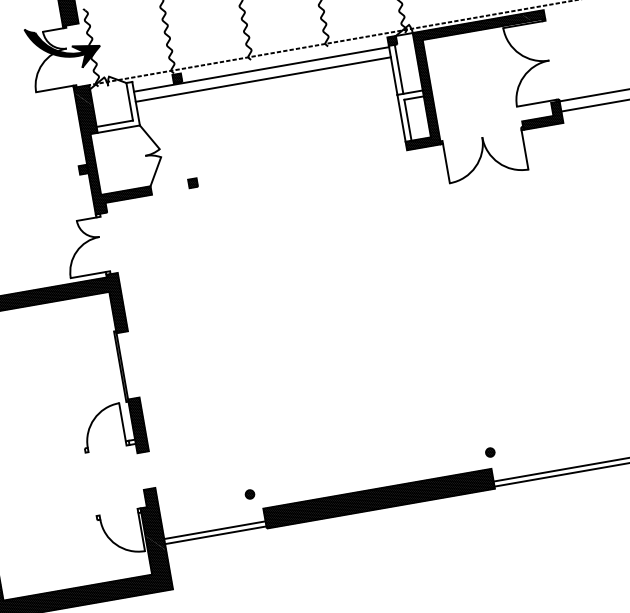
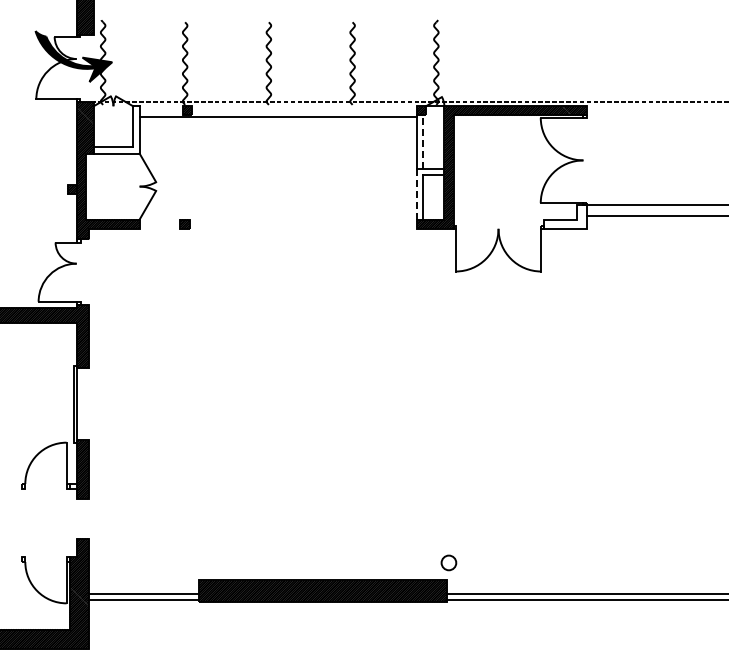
line: (399, 69) -> (423, 142), solid -> dashed
line: (262, 79) -> (277, 127), removed
hatch: (541, 115) -> (564, 216), removed
line: (401, 117) -> (416, 193), solid -> dashed
part: (489, 452) -> (448, 562), size x1.6
part: (249, 494) -> (187, 562), removed

